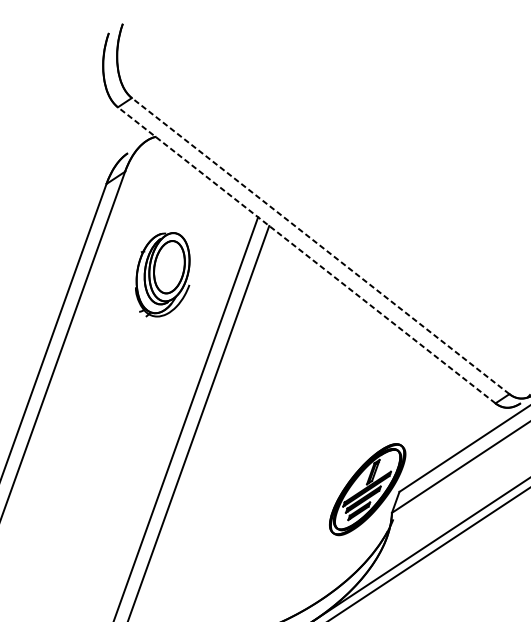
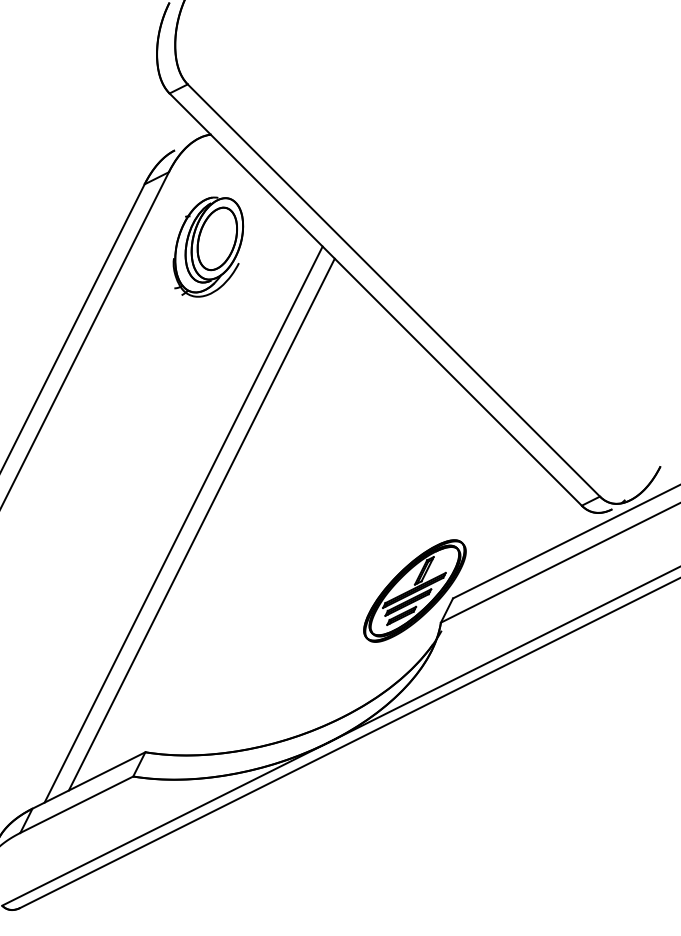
line: (320, 246) -> (393, 290), dashed -> solid
line: (306, 255) -> (375, 299), dashed -> solid
part: (162, 274) -> (208, 246), moved

